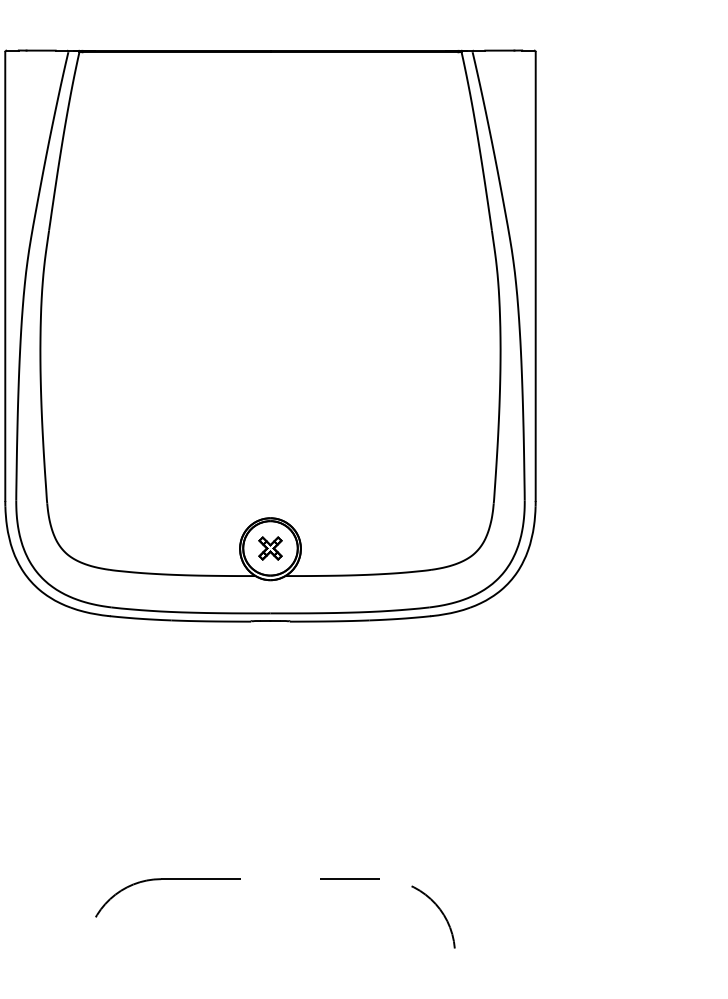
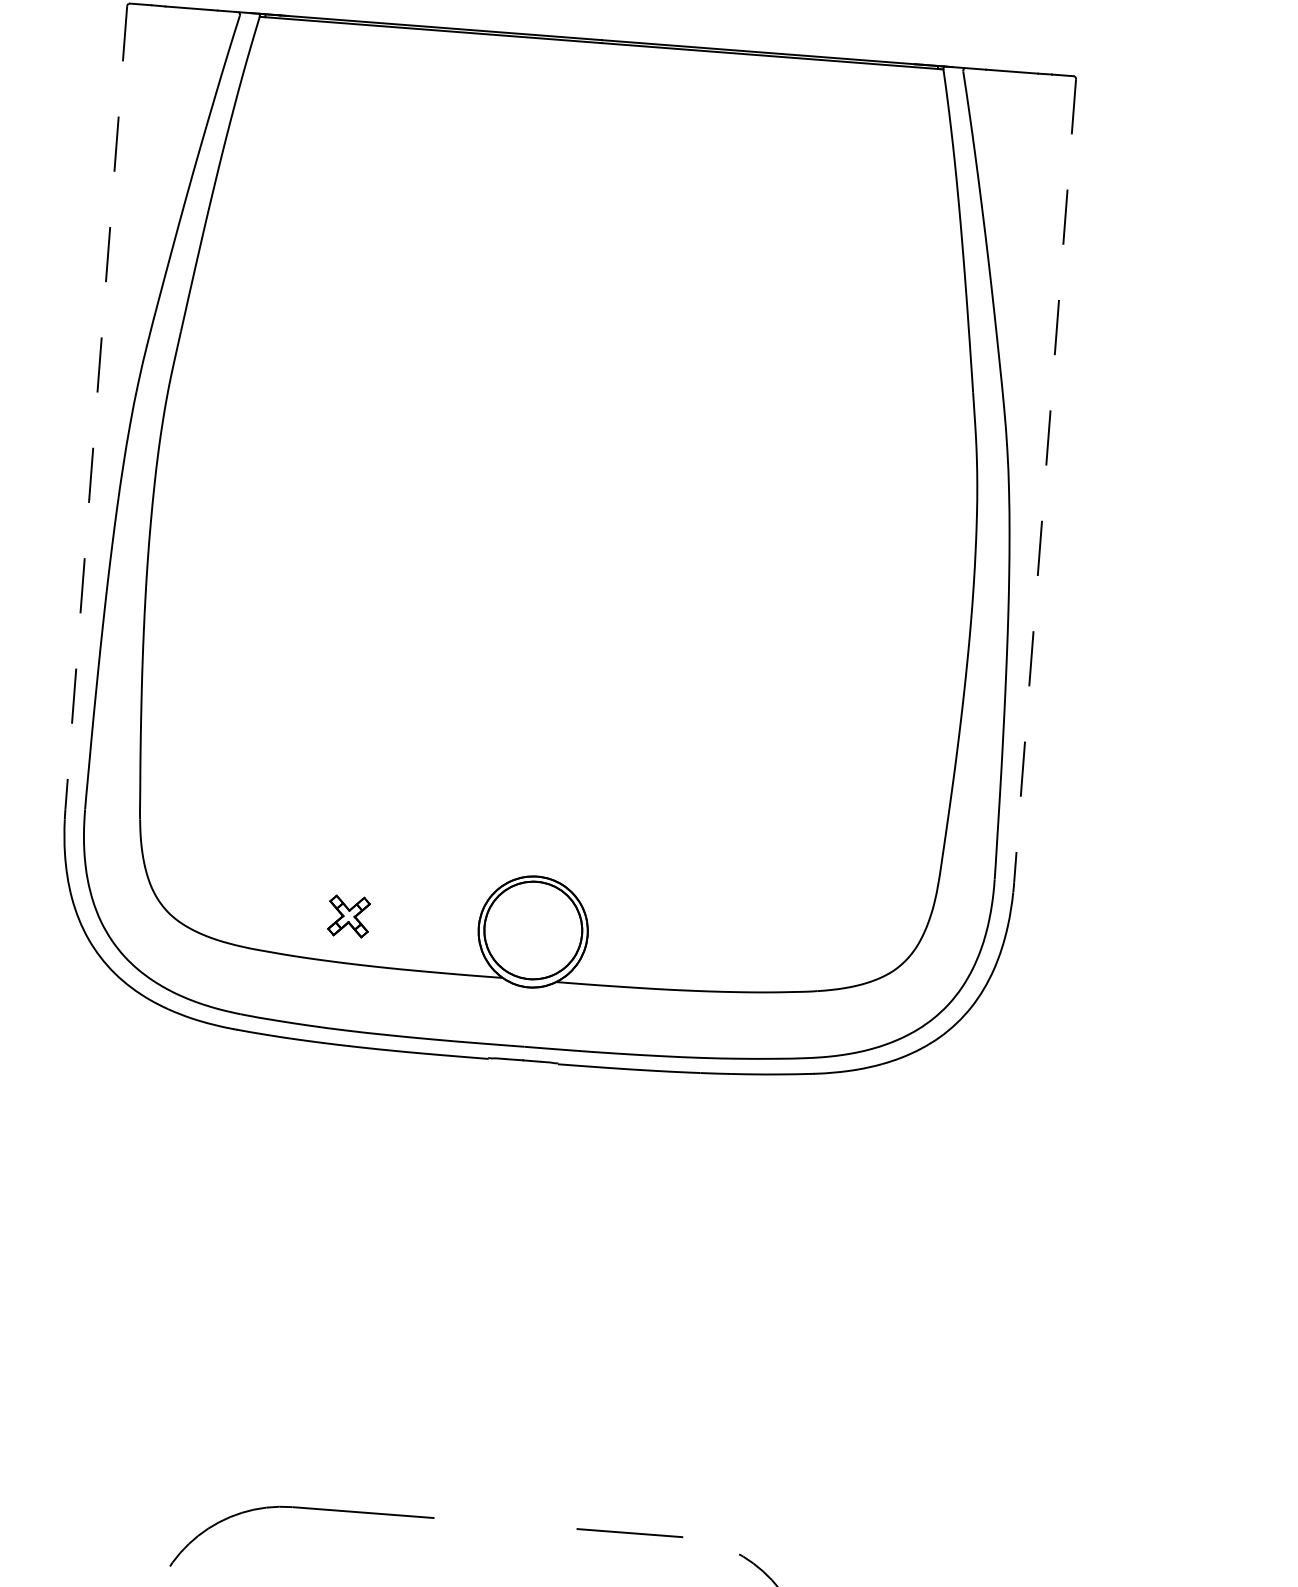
line: (5, 276) -> (96, 407), solid -> dashed
line: (535, 276) -> (1044, 480), solid -> dashed
part: (270, 548) -> (349, 916), moved

